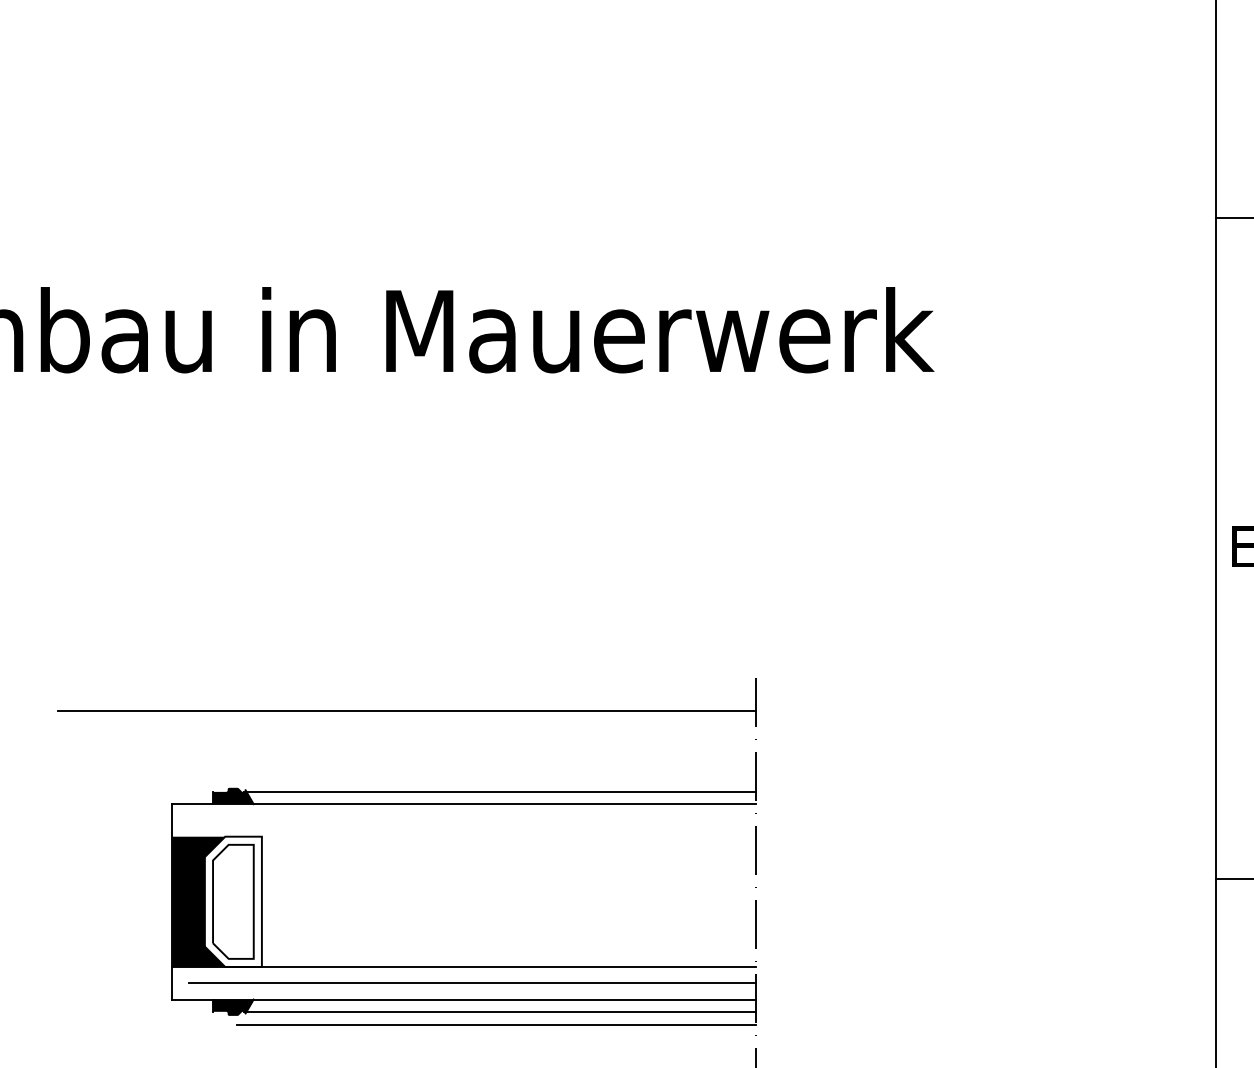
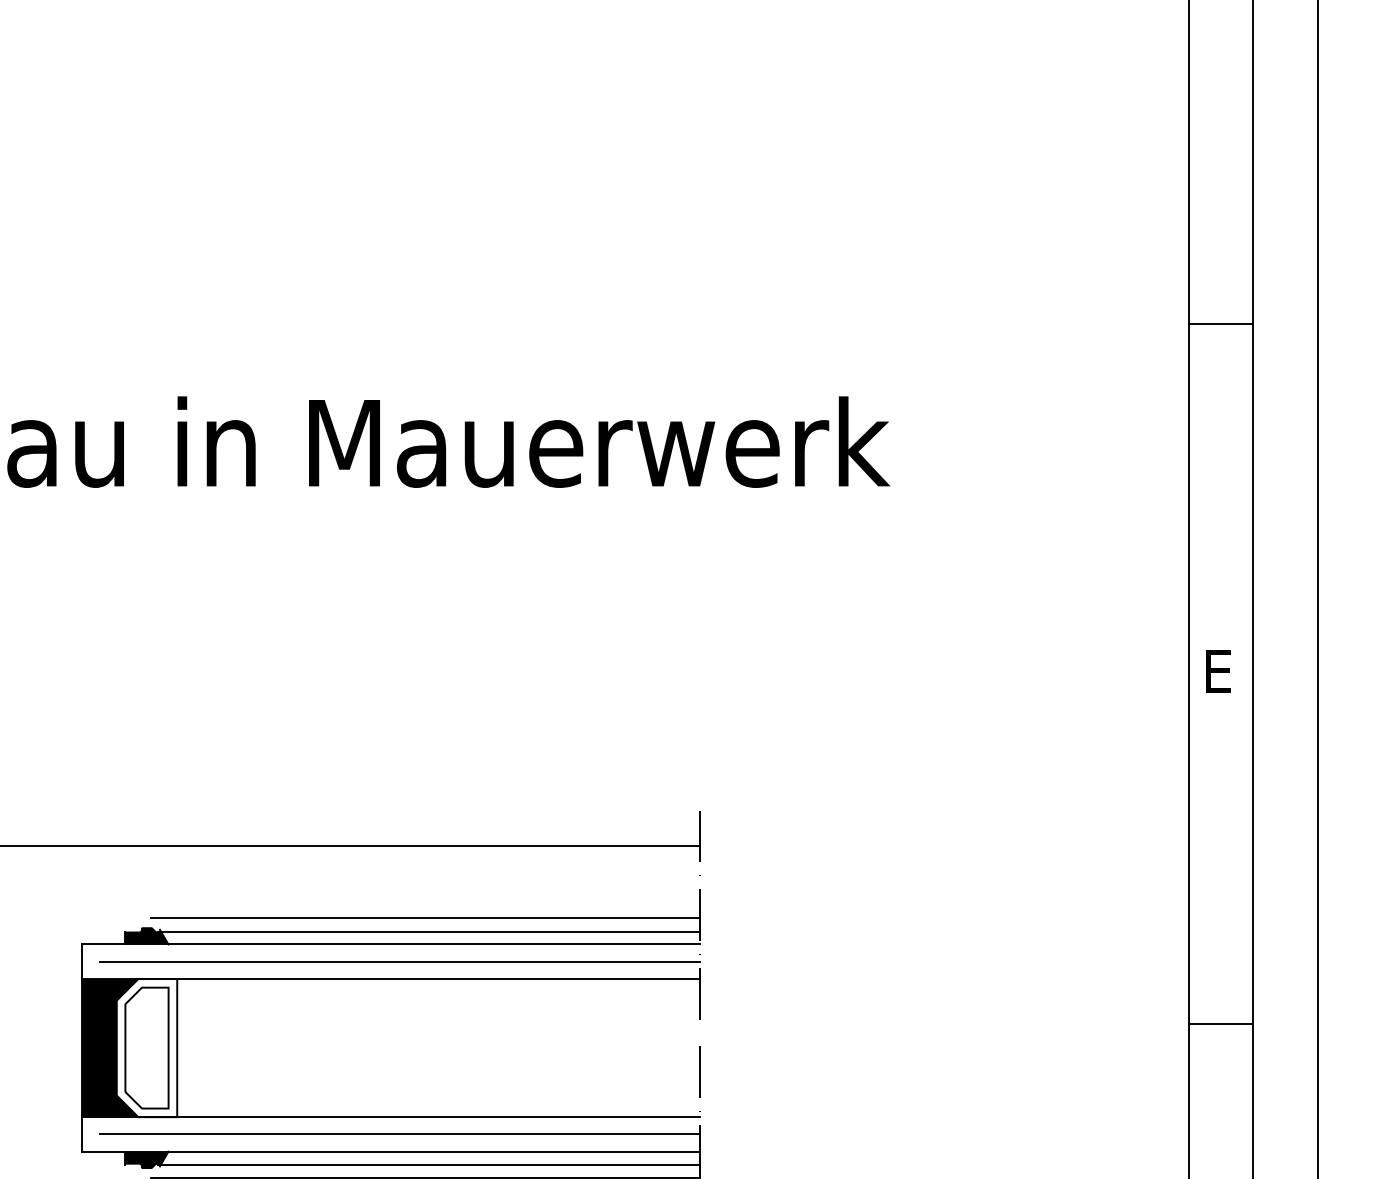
line: (496, 778) -> (425, 917), added
line: (471, 820) -> (399, 961), added
line: (464, 837) -> (391, 979), added

